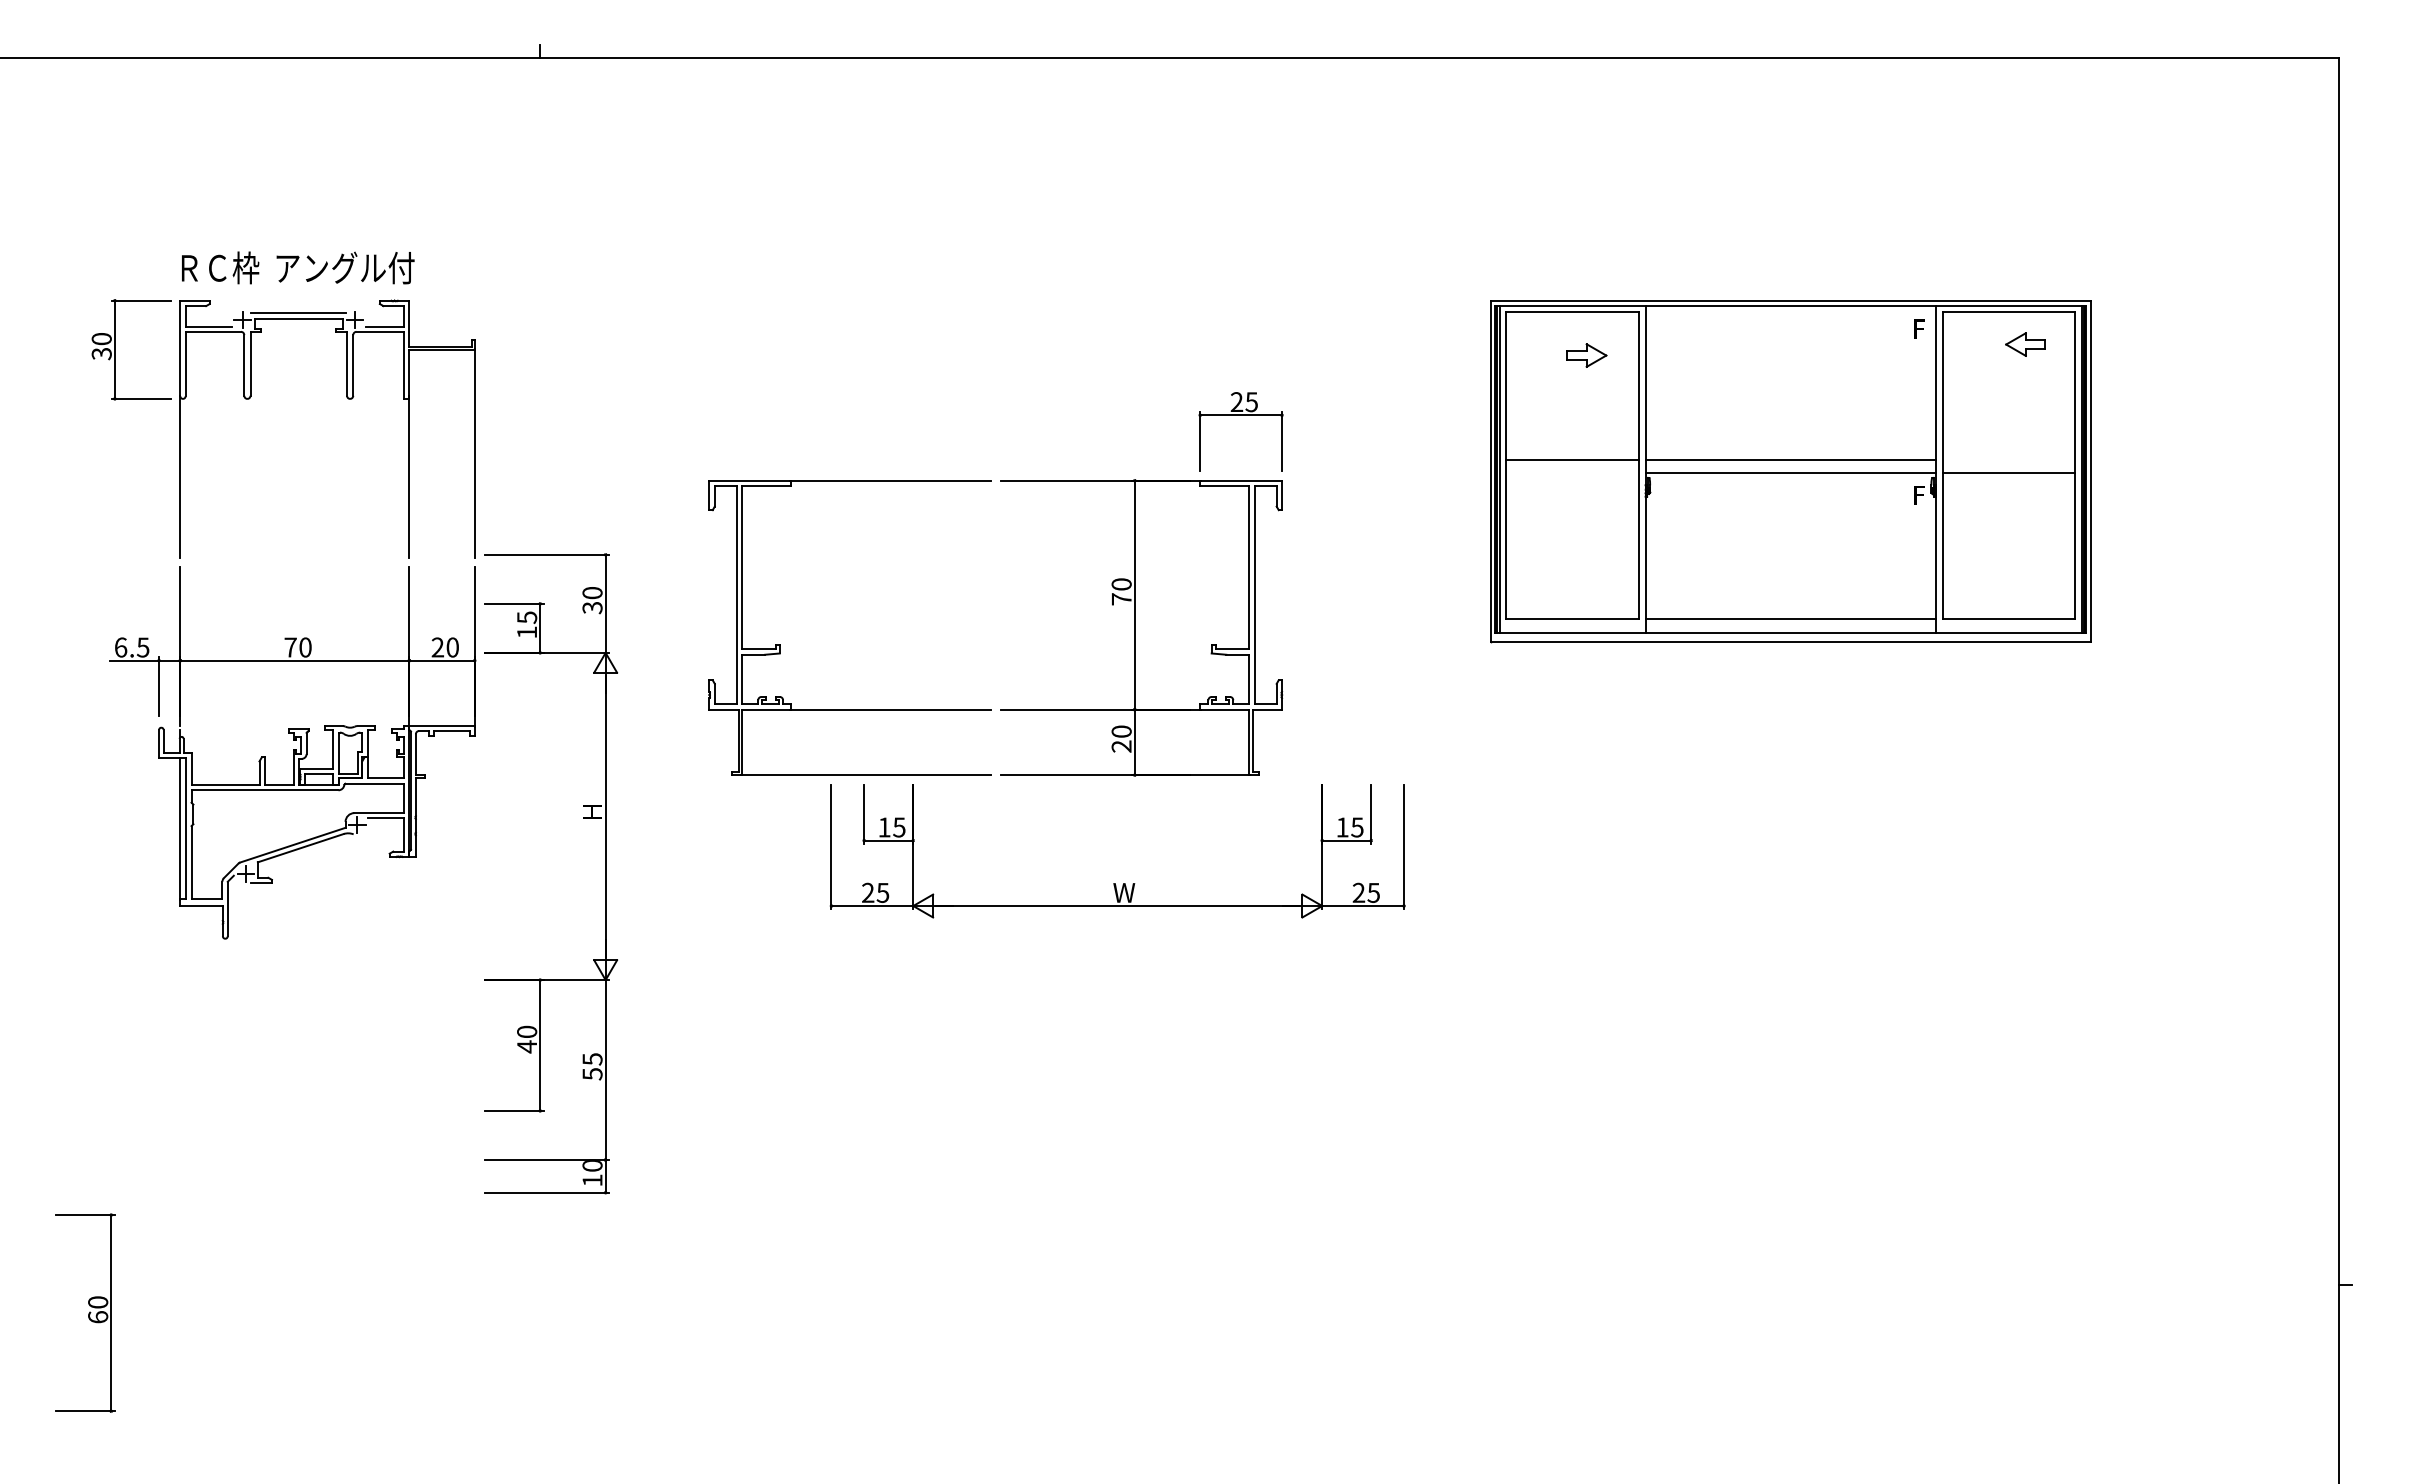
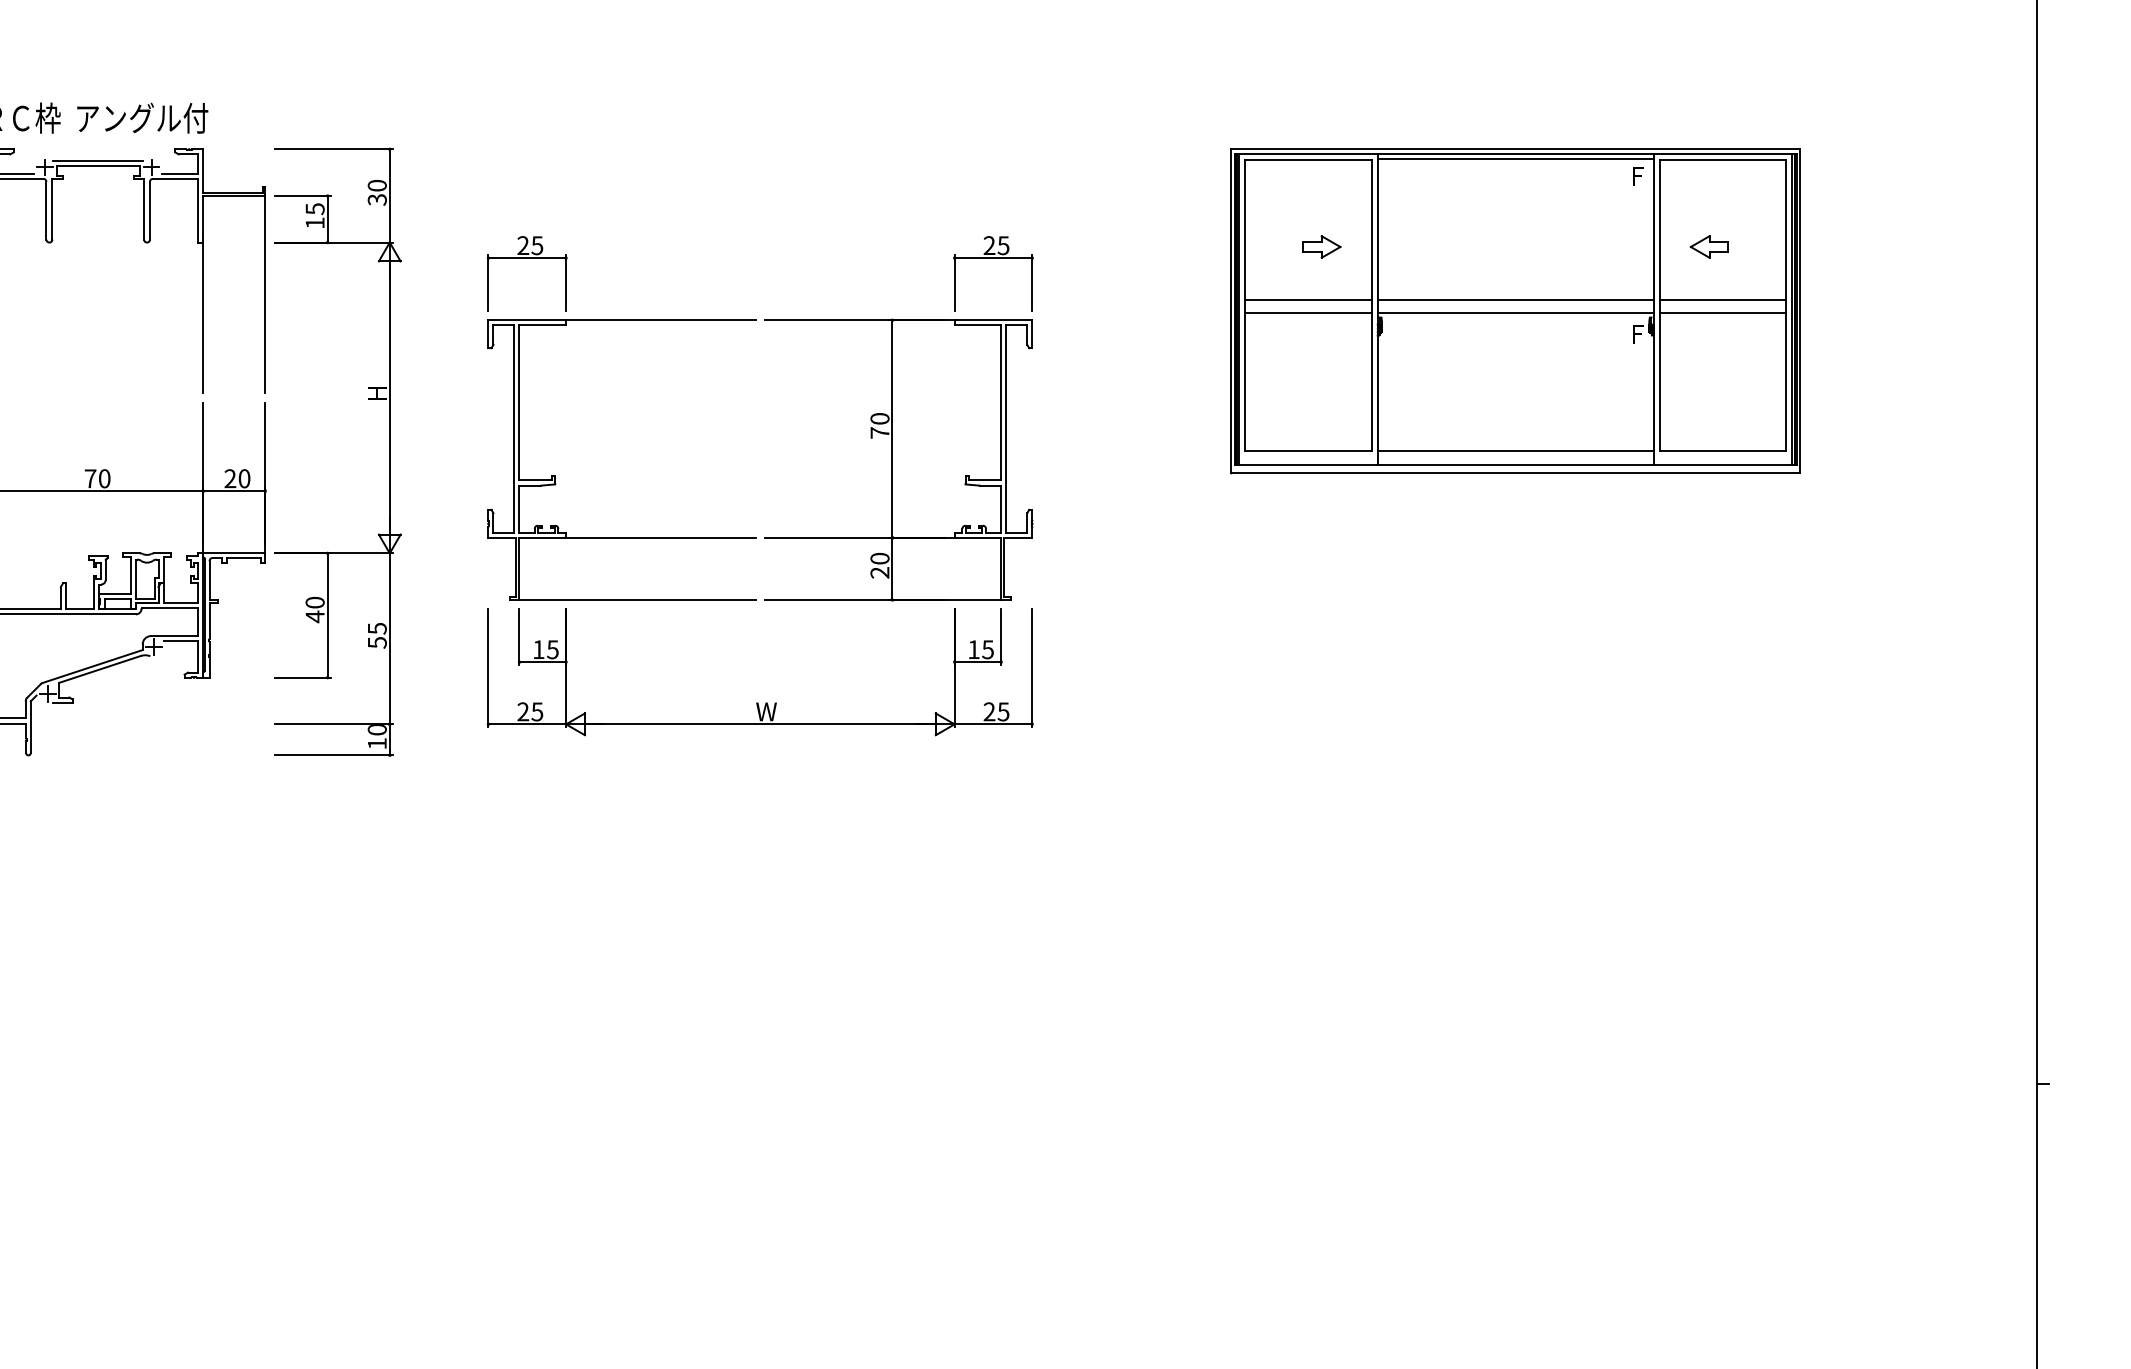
line: (1790, 311) -> (1515, 159), added
part: (2025, 344) -> (1709, 246), moved
part: (1586, 355) -> (1321, 246), moved
part: (749, 415) -> (526, 258), added
line: (2008, 459) -> (1722, 300), added
line: (1572, 472) -> (1308, 312), added
part: (605, 873) -> (389, 452), moved
part: (1115, 883) -> (758, 702), moved

